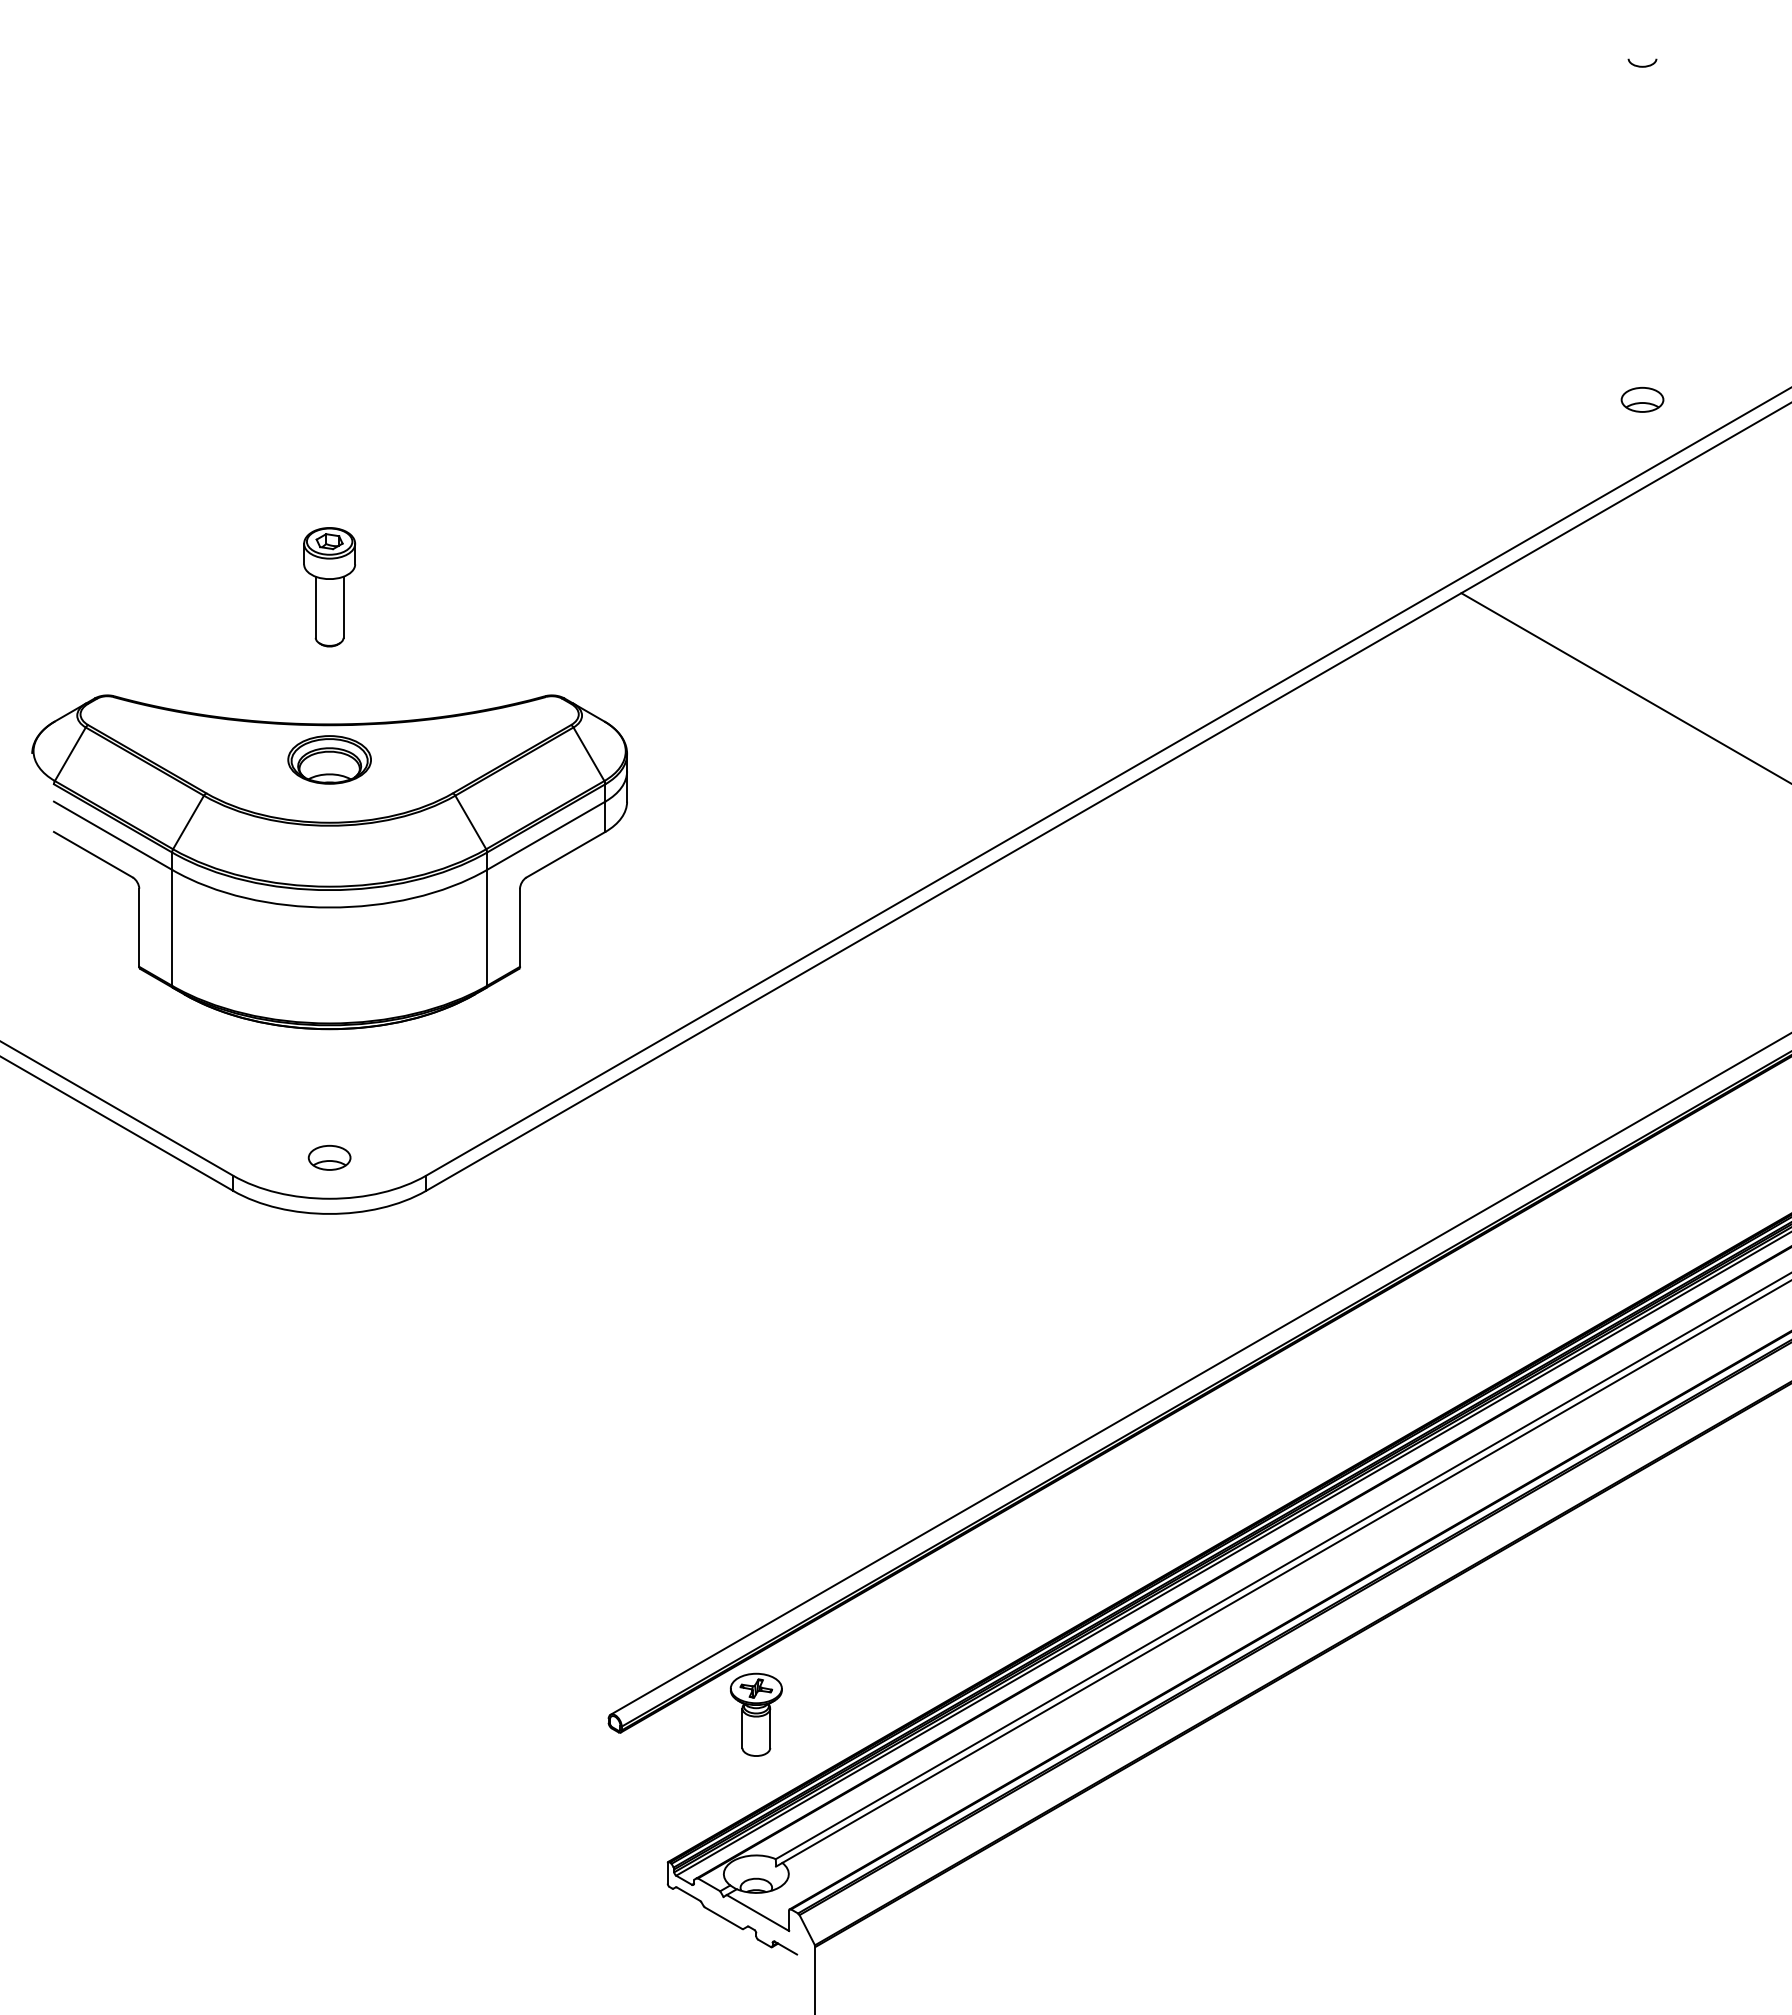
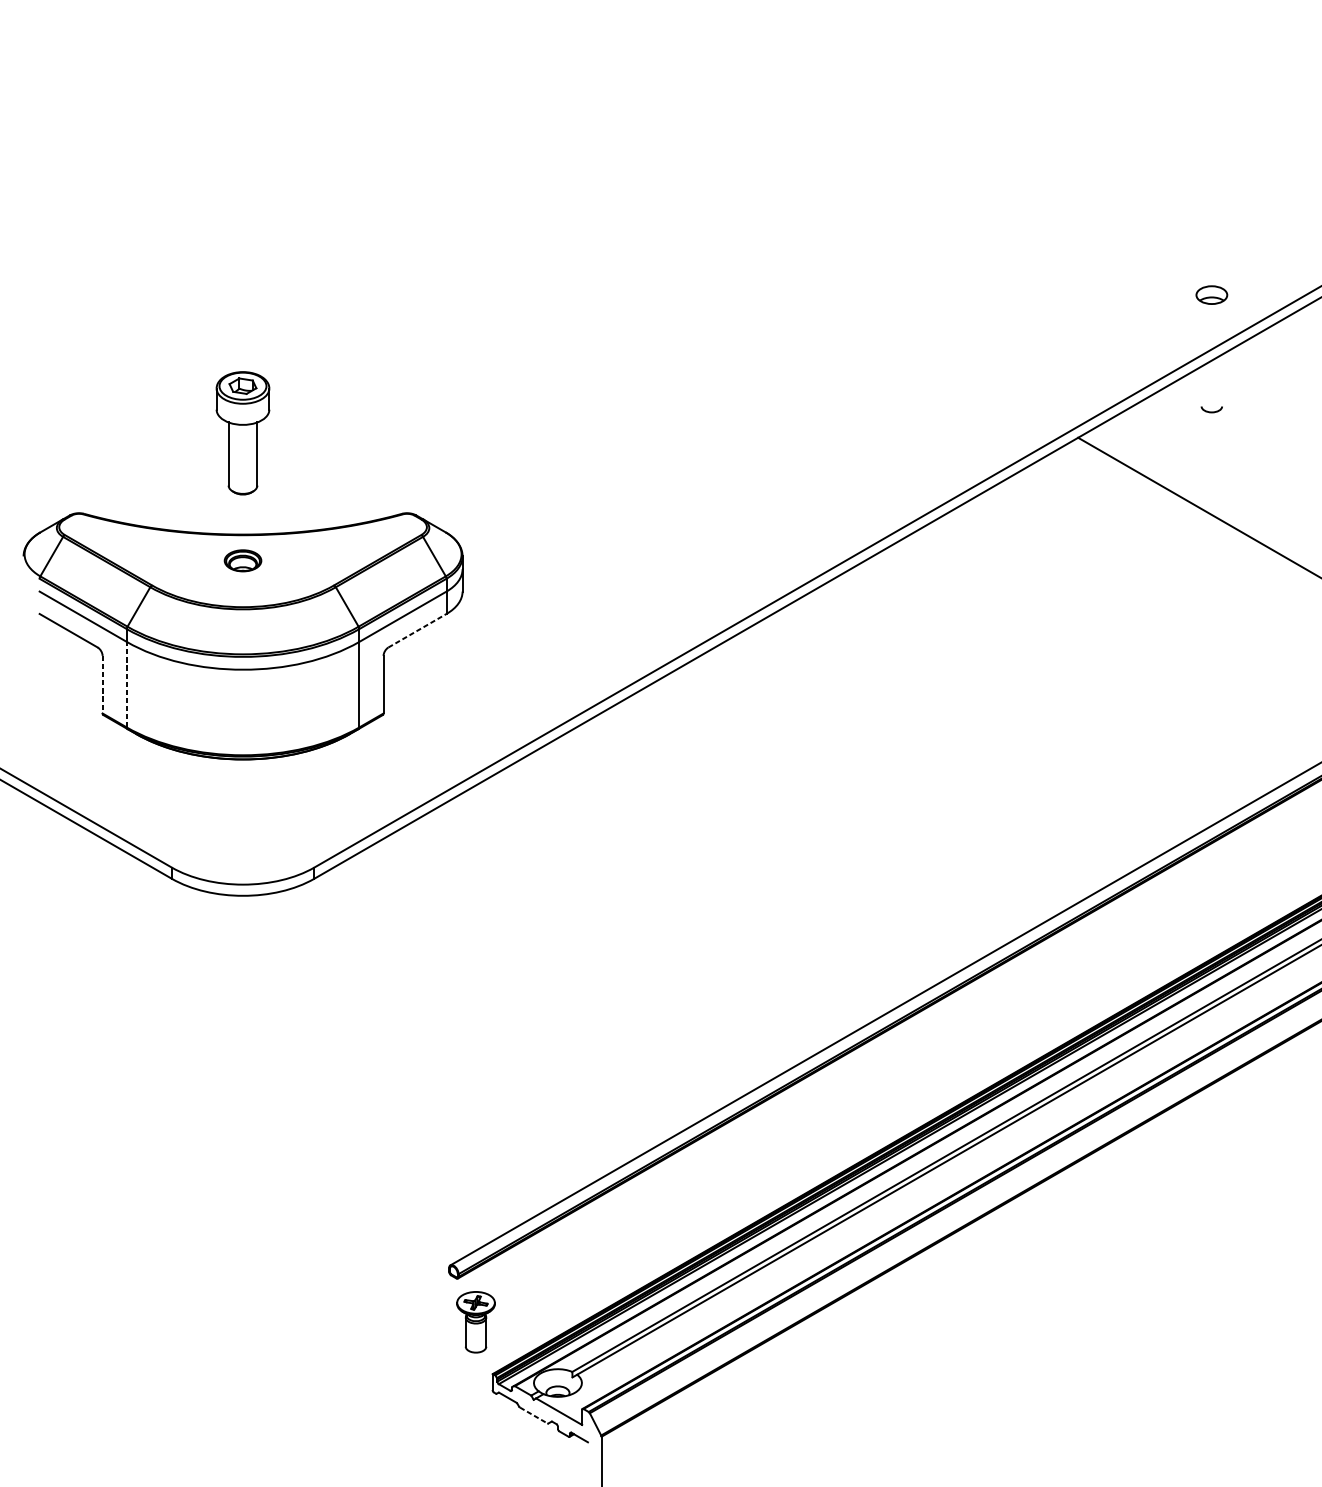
curve: (1642, 65) -> (1211, 411), moved
part: (329, 587) -> (242, 433), size x1.4
part: (329, 759) -> (242, 560), size x0.6
line: (566, 854) -> (417, 630), solid -> dashed
line: (172, 927) -> (127, 684), solid -> dashed
line: (139, 928) -> (102, 685), solid -> dashed
part: (329, 1157) -> (242, 854), removed
part: (755, 1714) -> (475, 1322), moved
line: (723, 1918) -> (533, 1415), solid -> dashed

